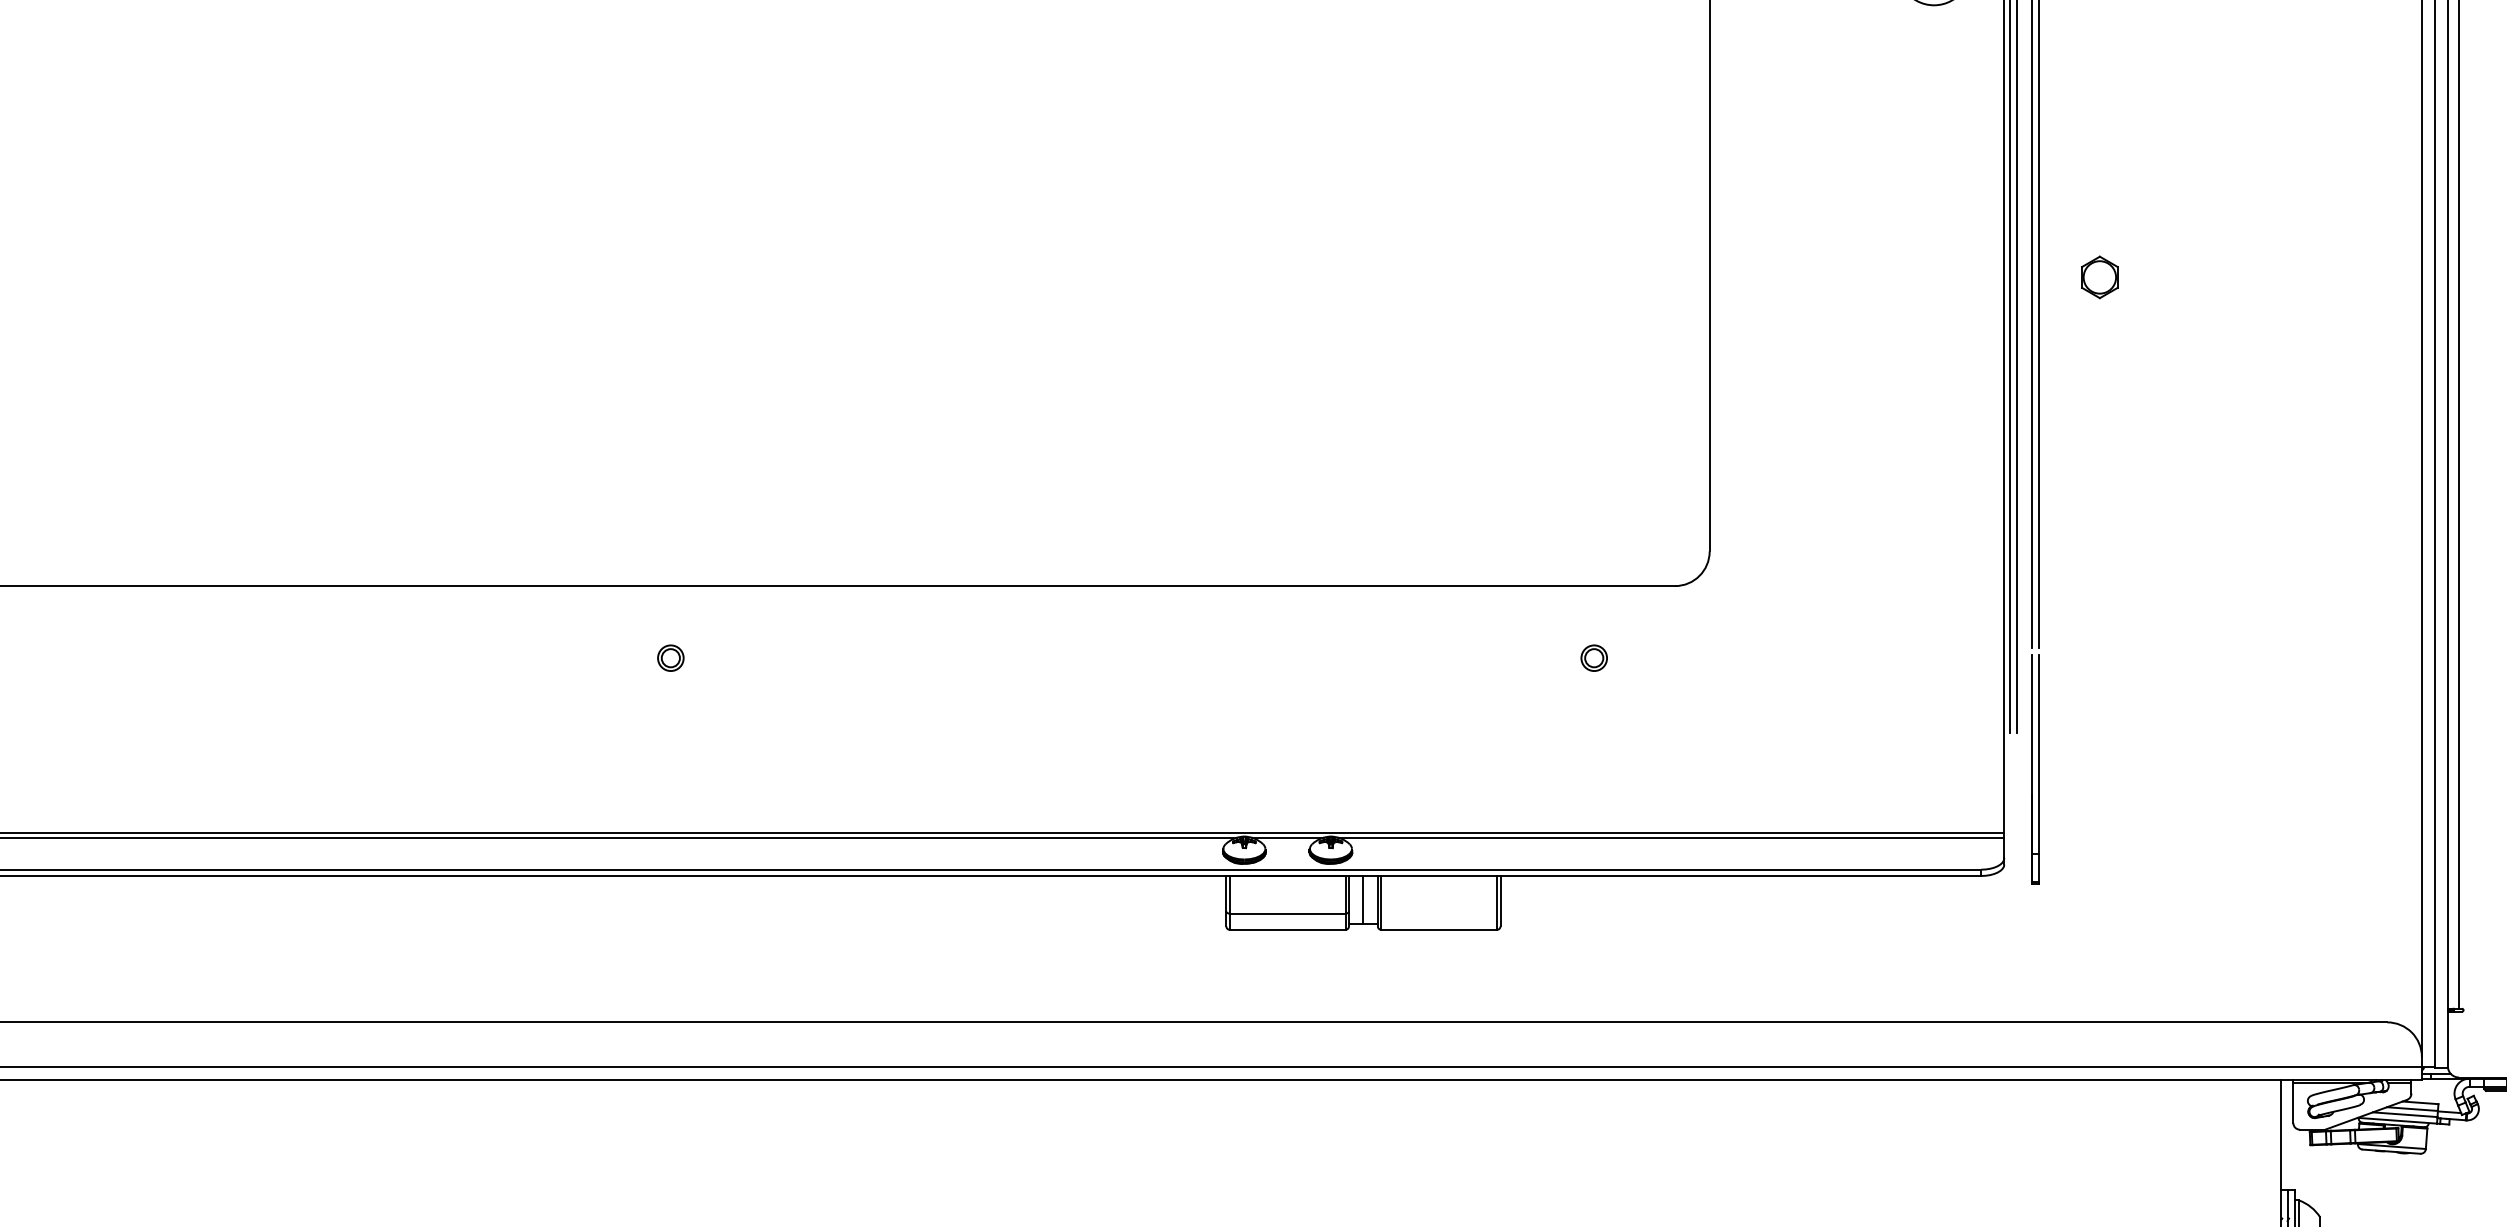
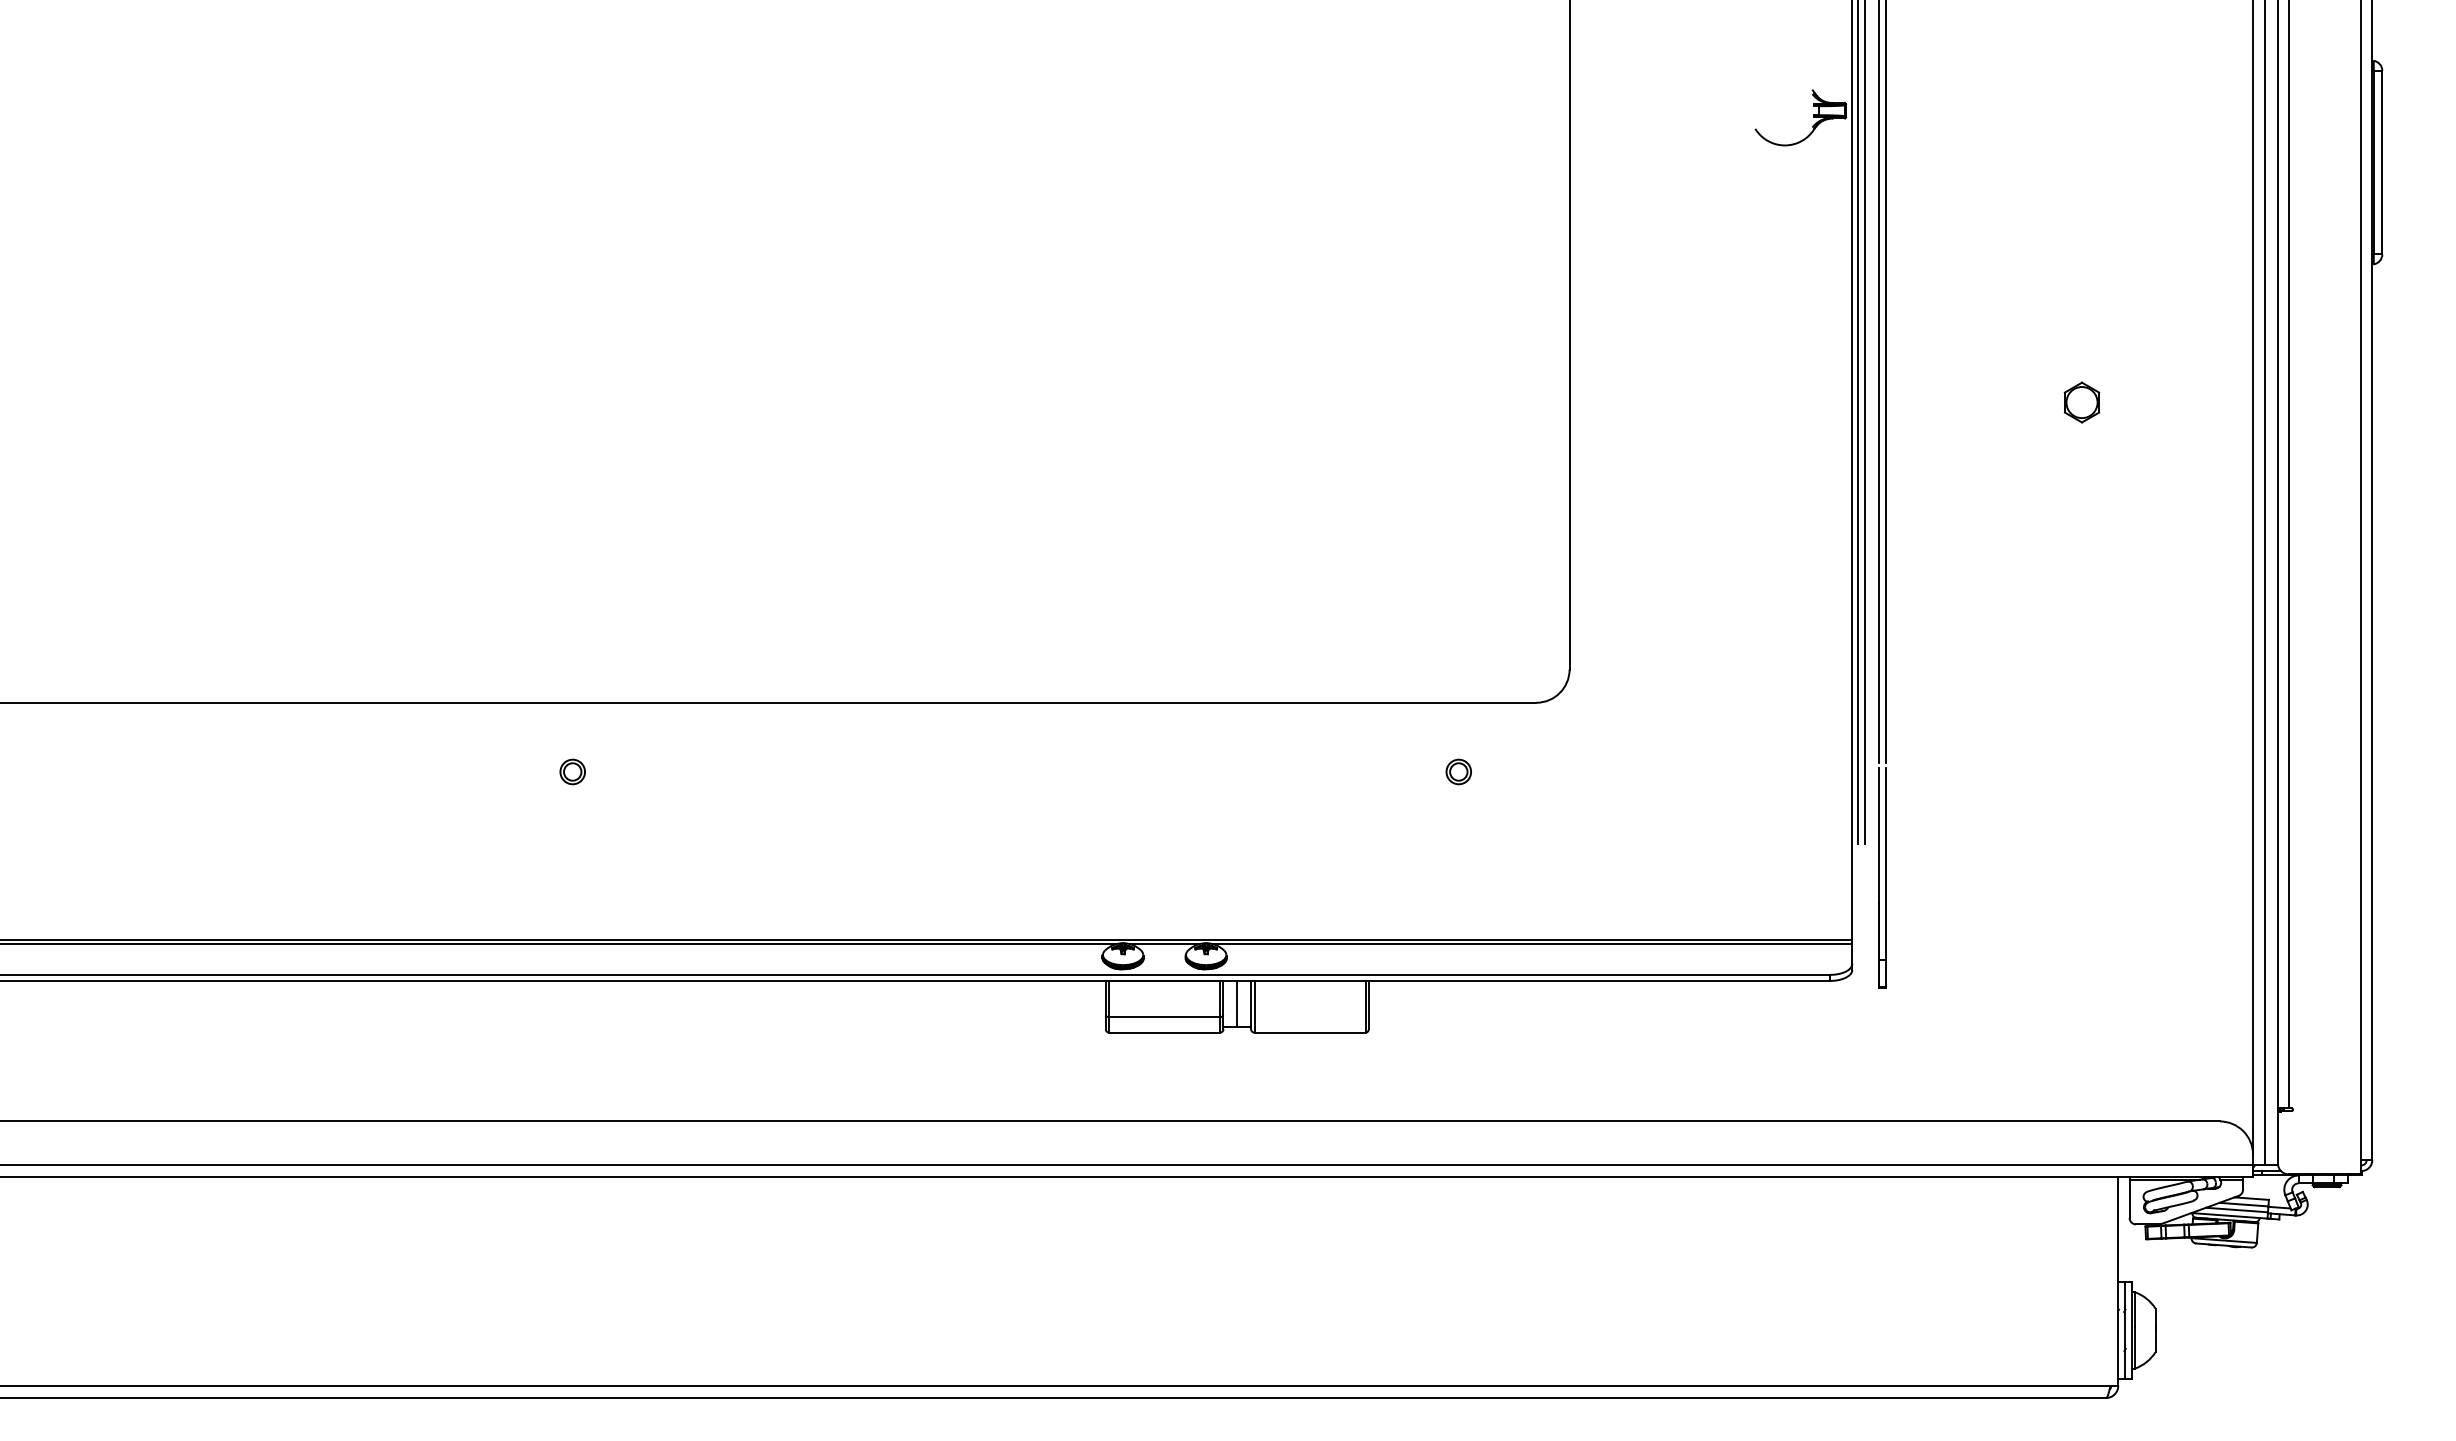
part: (2099, 277) -> (2081, 402), moved

